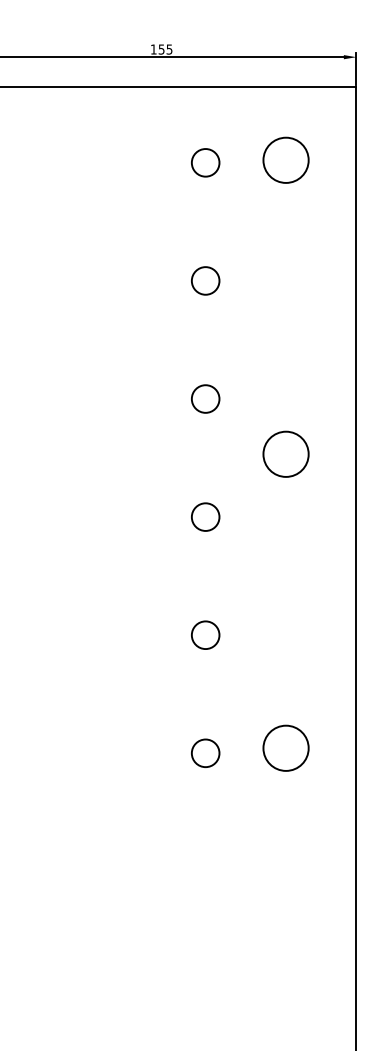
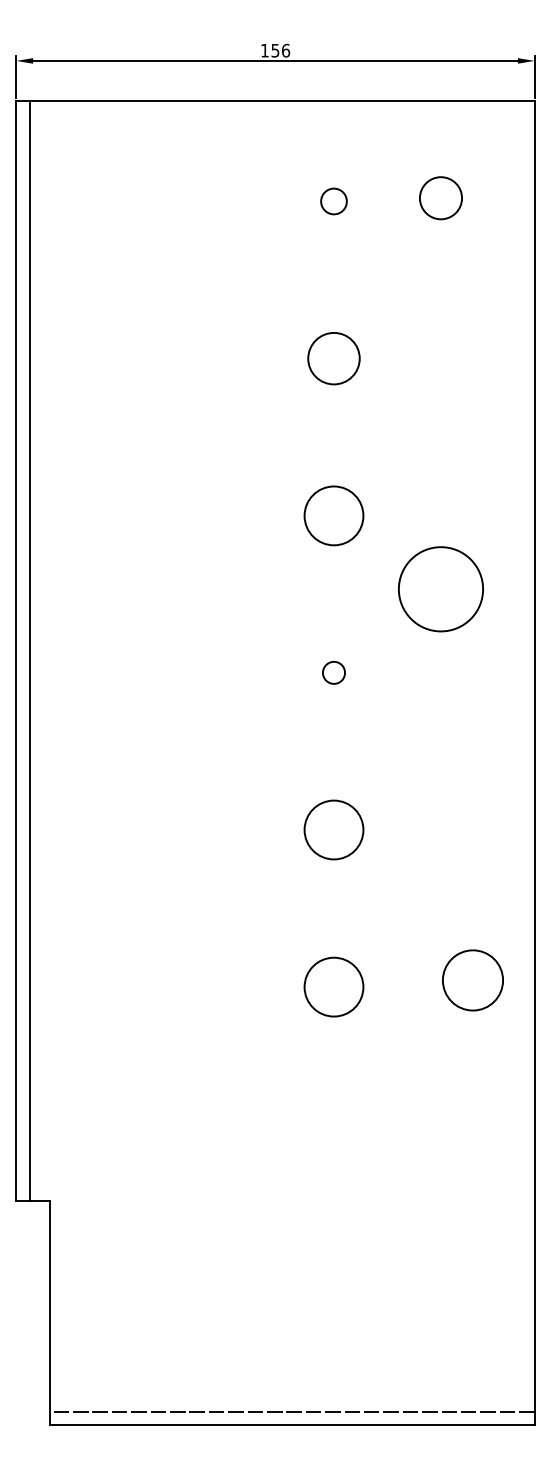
text: (169, 49) -> (286, 50), 155 -> 156
circle: (285, 160) -> (440, 198), size x0.7
circle: (205, 162) -> (333, 201), size x0.7
circle: (205, 280) -> (333, 358), size x1.4
circle: (205, 398) -> (333, 515), size x1.6
circle: (285, 454) -> (440, 589), size x1.4
circle: (205, 516) -> (333, 672), size x0.6
circle: (205, 634) -> (333, 829), size x1.6
circle: (285, 748) -> (472, 980), moved
circle: (205, 752) -> (333, 986), size x1.6

